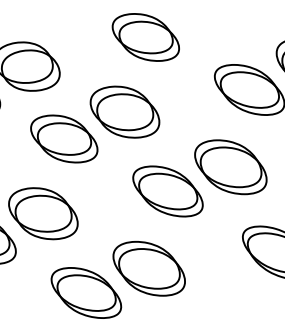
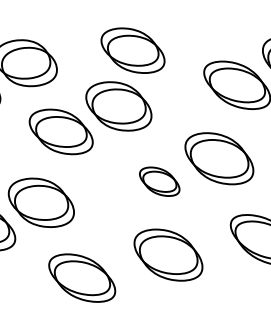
part: (145, 37) -> (132, 50), moved
part: (167, 191) -> (159, 181), size x0.6
part: (148, 268) -> (167, 254), moved

